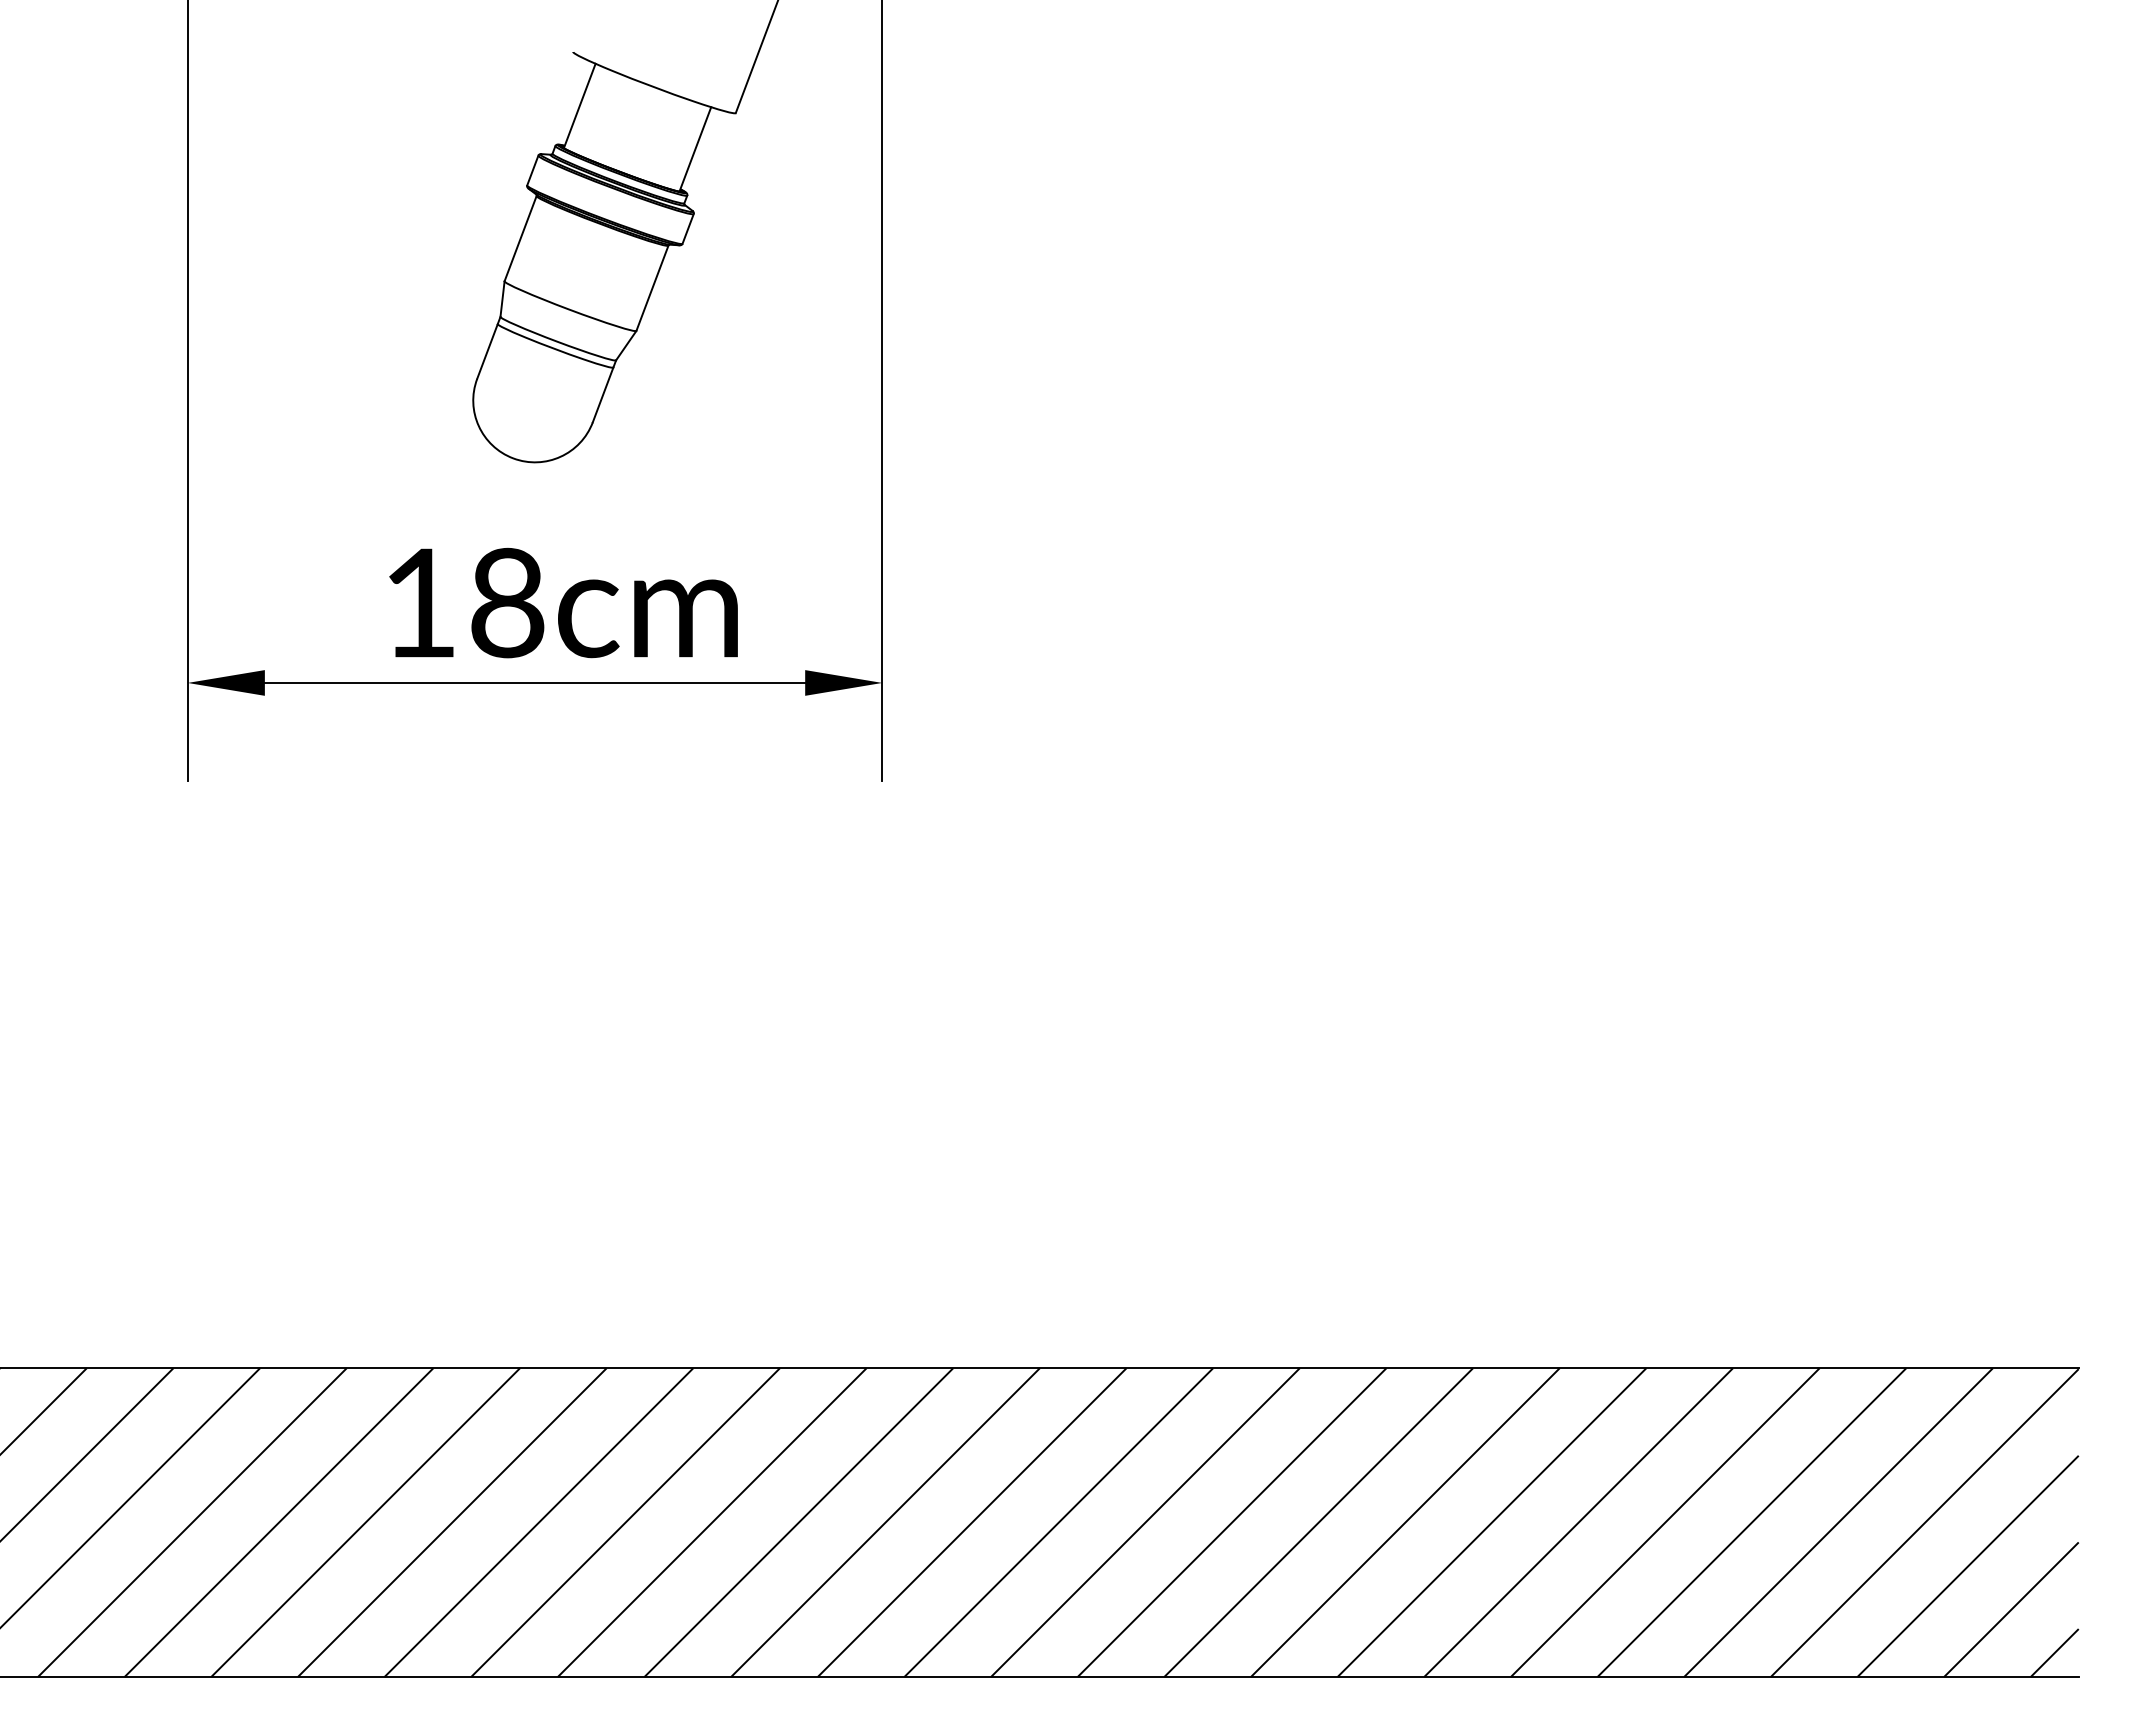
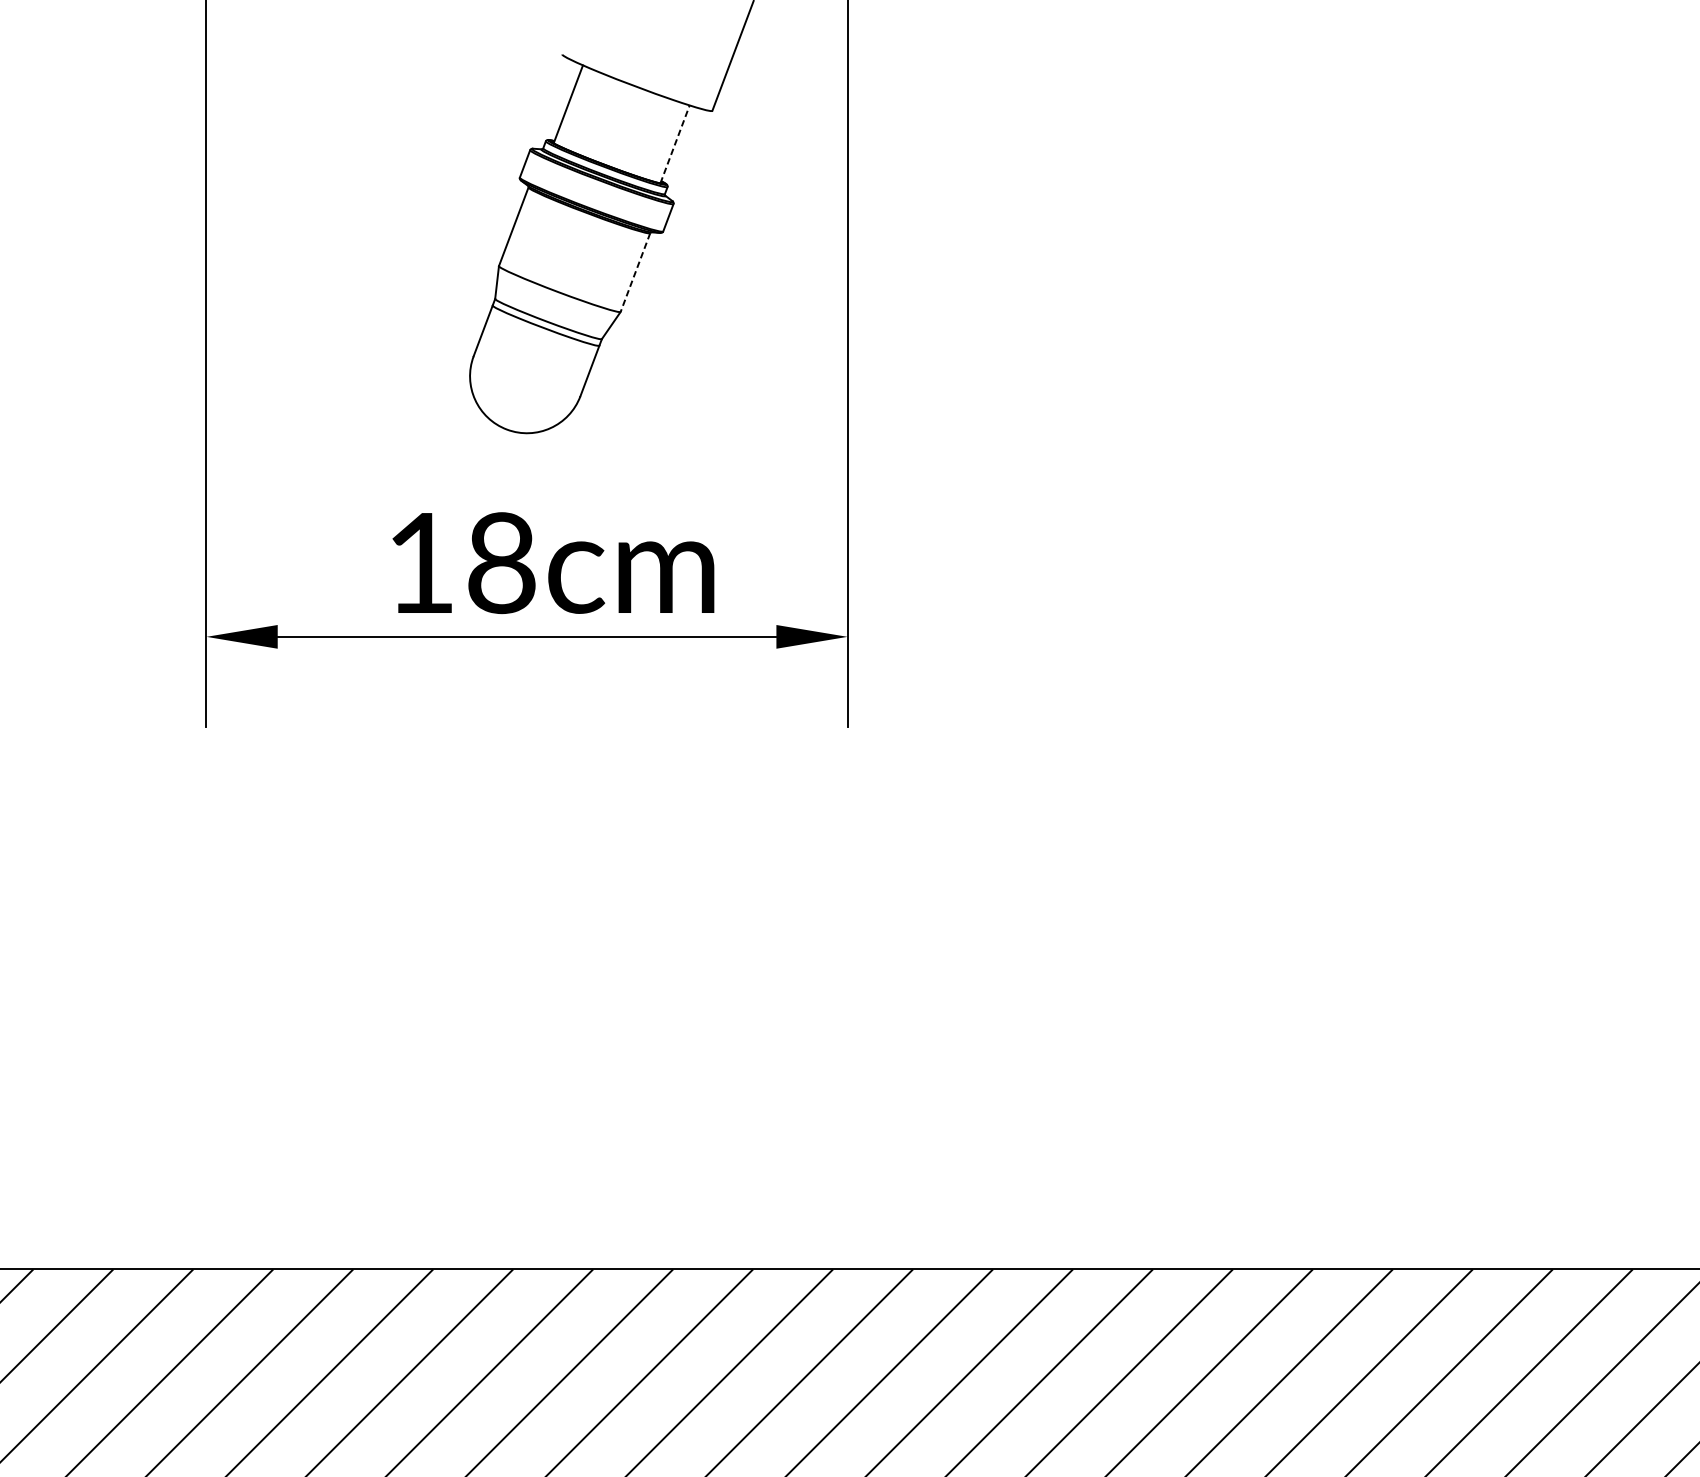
line: (695, 148) -> (675, 143), solid -> dashed
line: (652, 288) -> (635, 272), solid -> dashed

